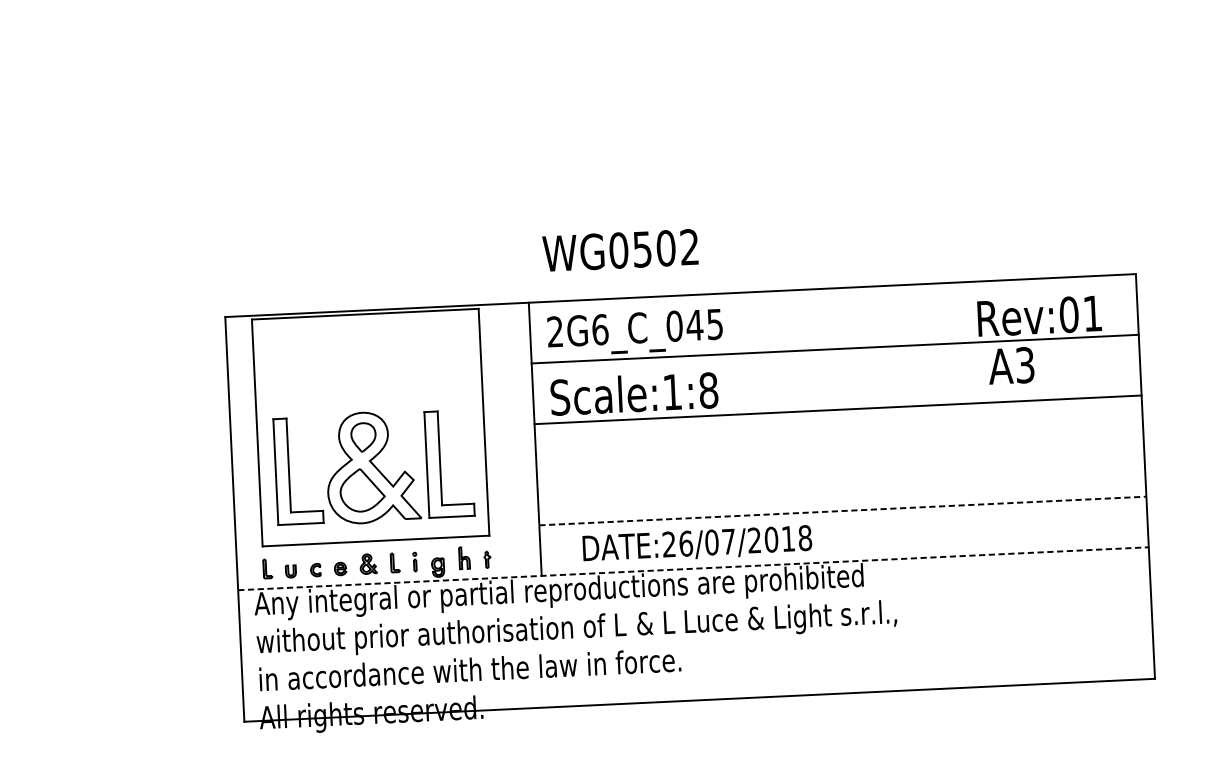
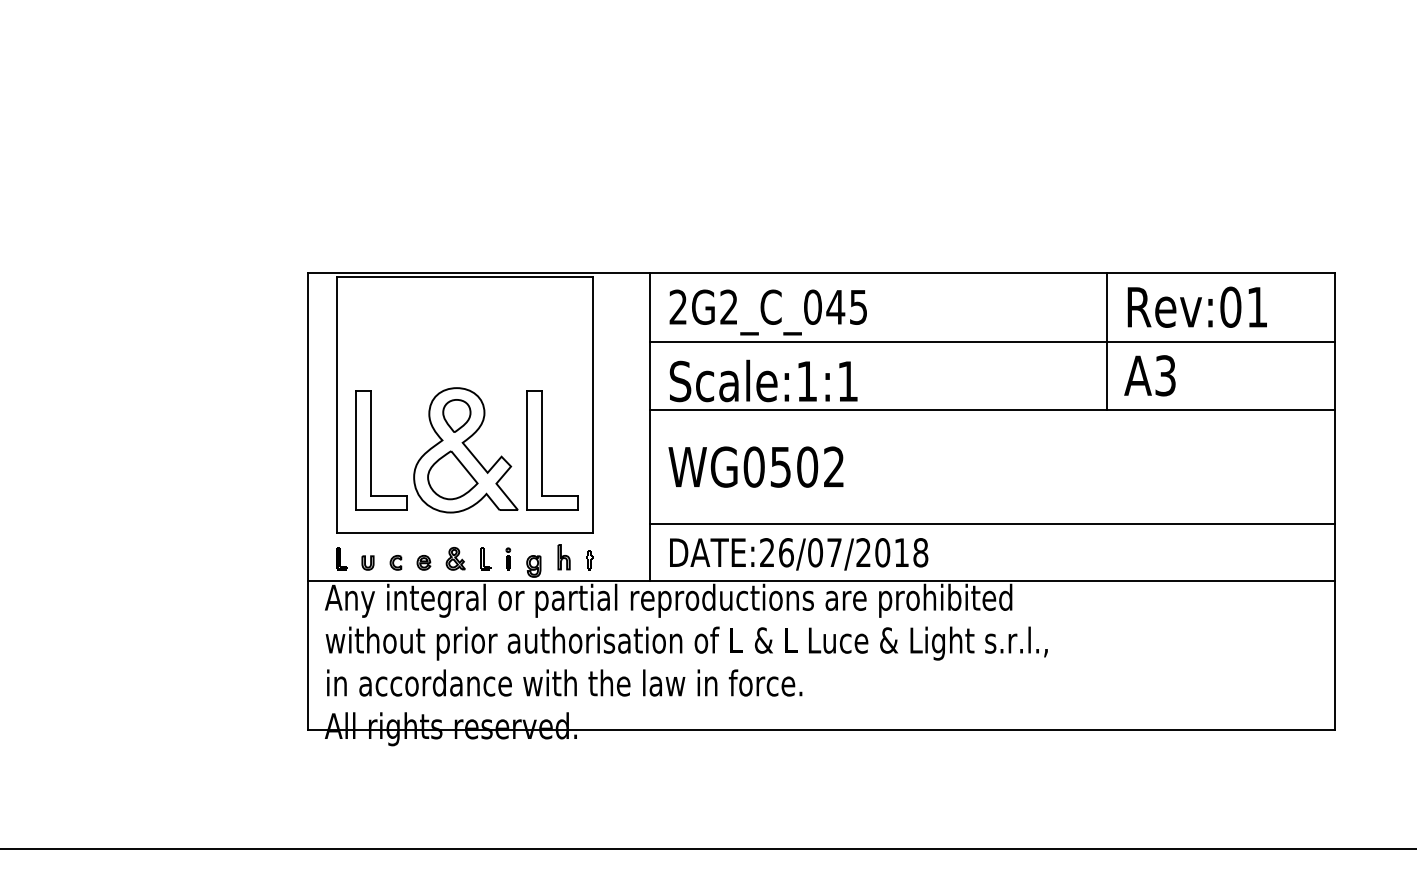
text: (619, 249) -> (755, 466), moved
text: (1038, 315) -> (1196, 306), moved
text: (600, 329) -> (729, 306), 2G6_C_045 -> 2G2_C_045
line: (936, 344) -> (1106, 341), added
text: (1010, 365) -> (1149, 375), moved
text: (708, 390) -> (847, 381), Scale:1:8 -> Scale:1:1
line: (842, 511) -> (992, 524), dashed -> solid
text: (697, 544) -> (799, 554), moved
line: (693, 568) -> (821, 581), dashed -> solid

